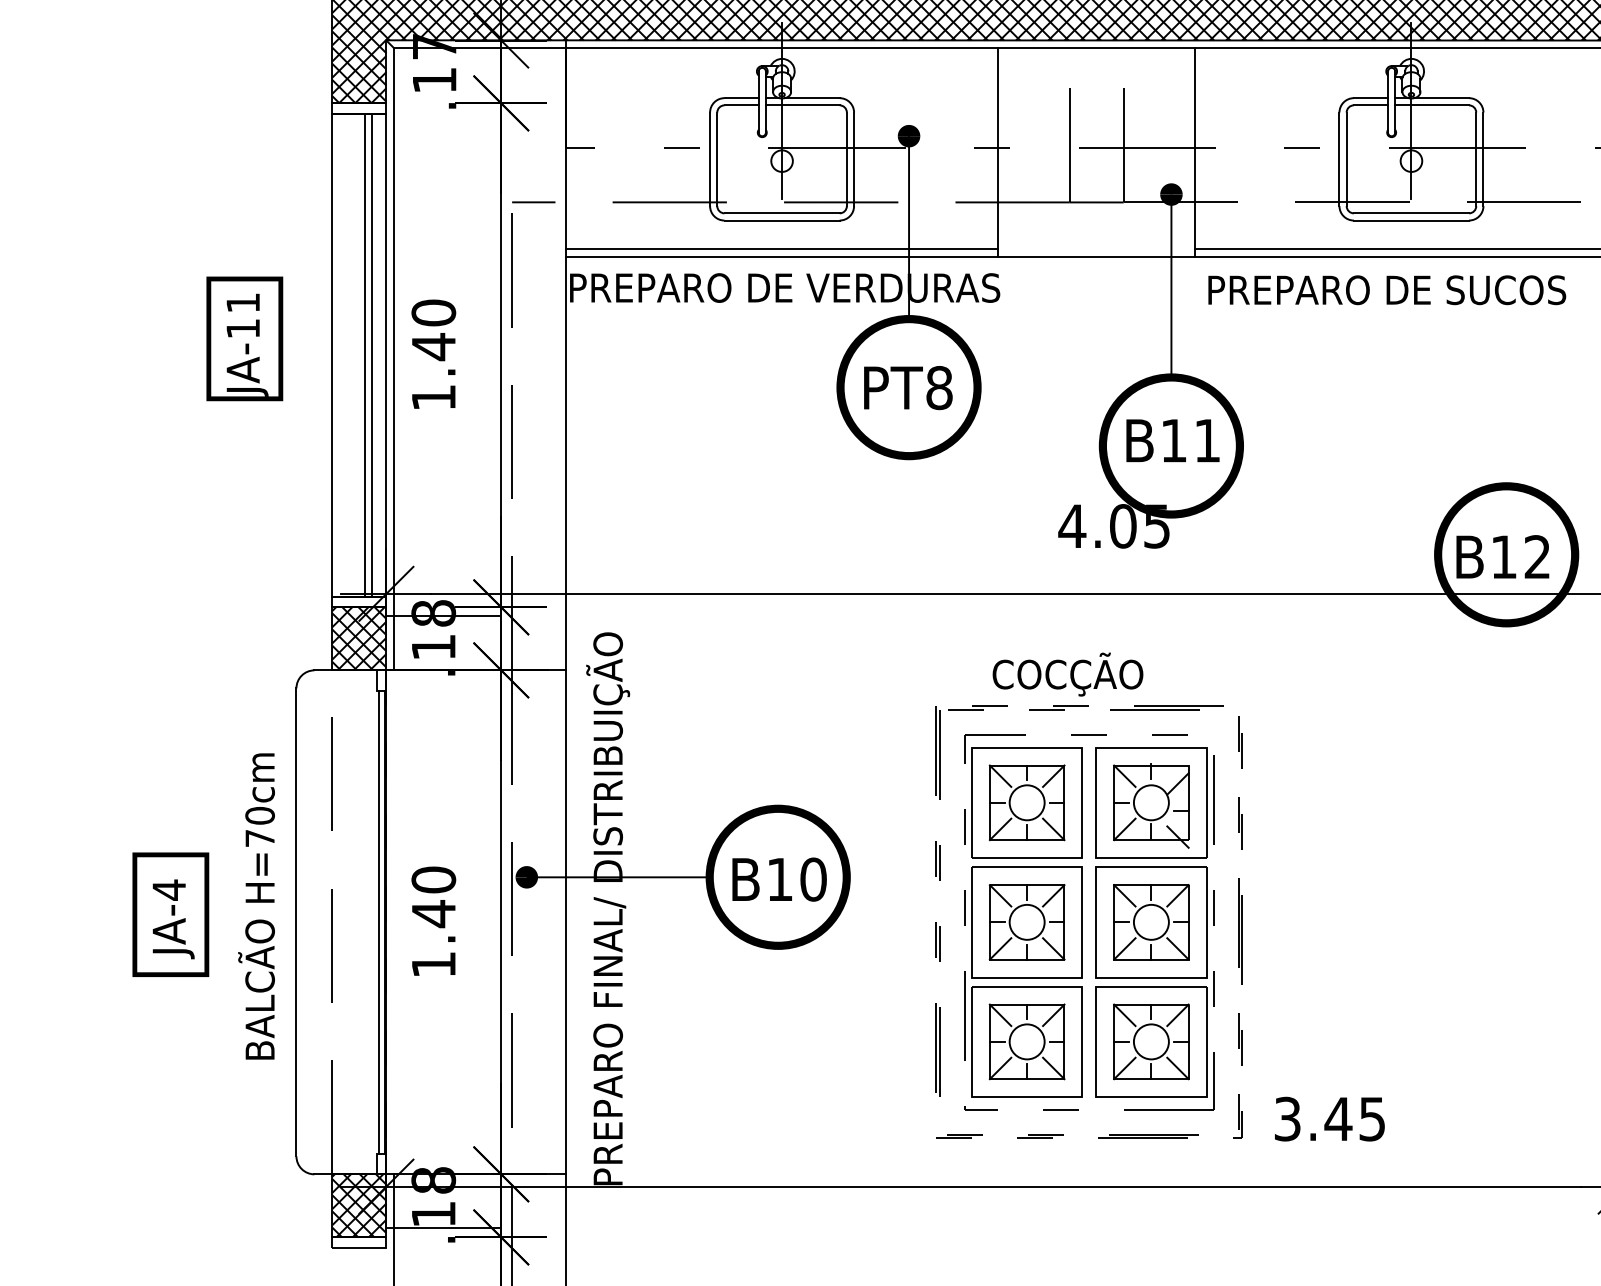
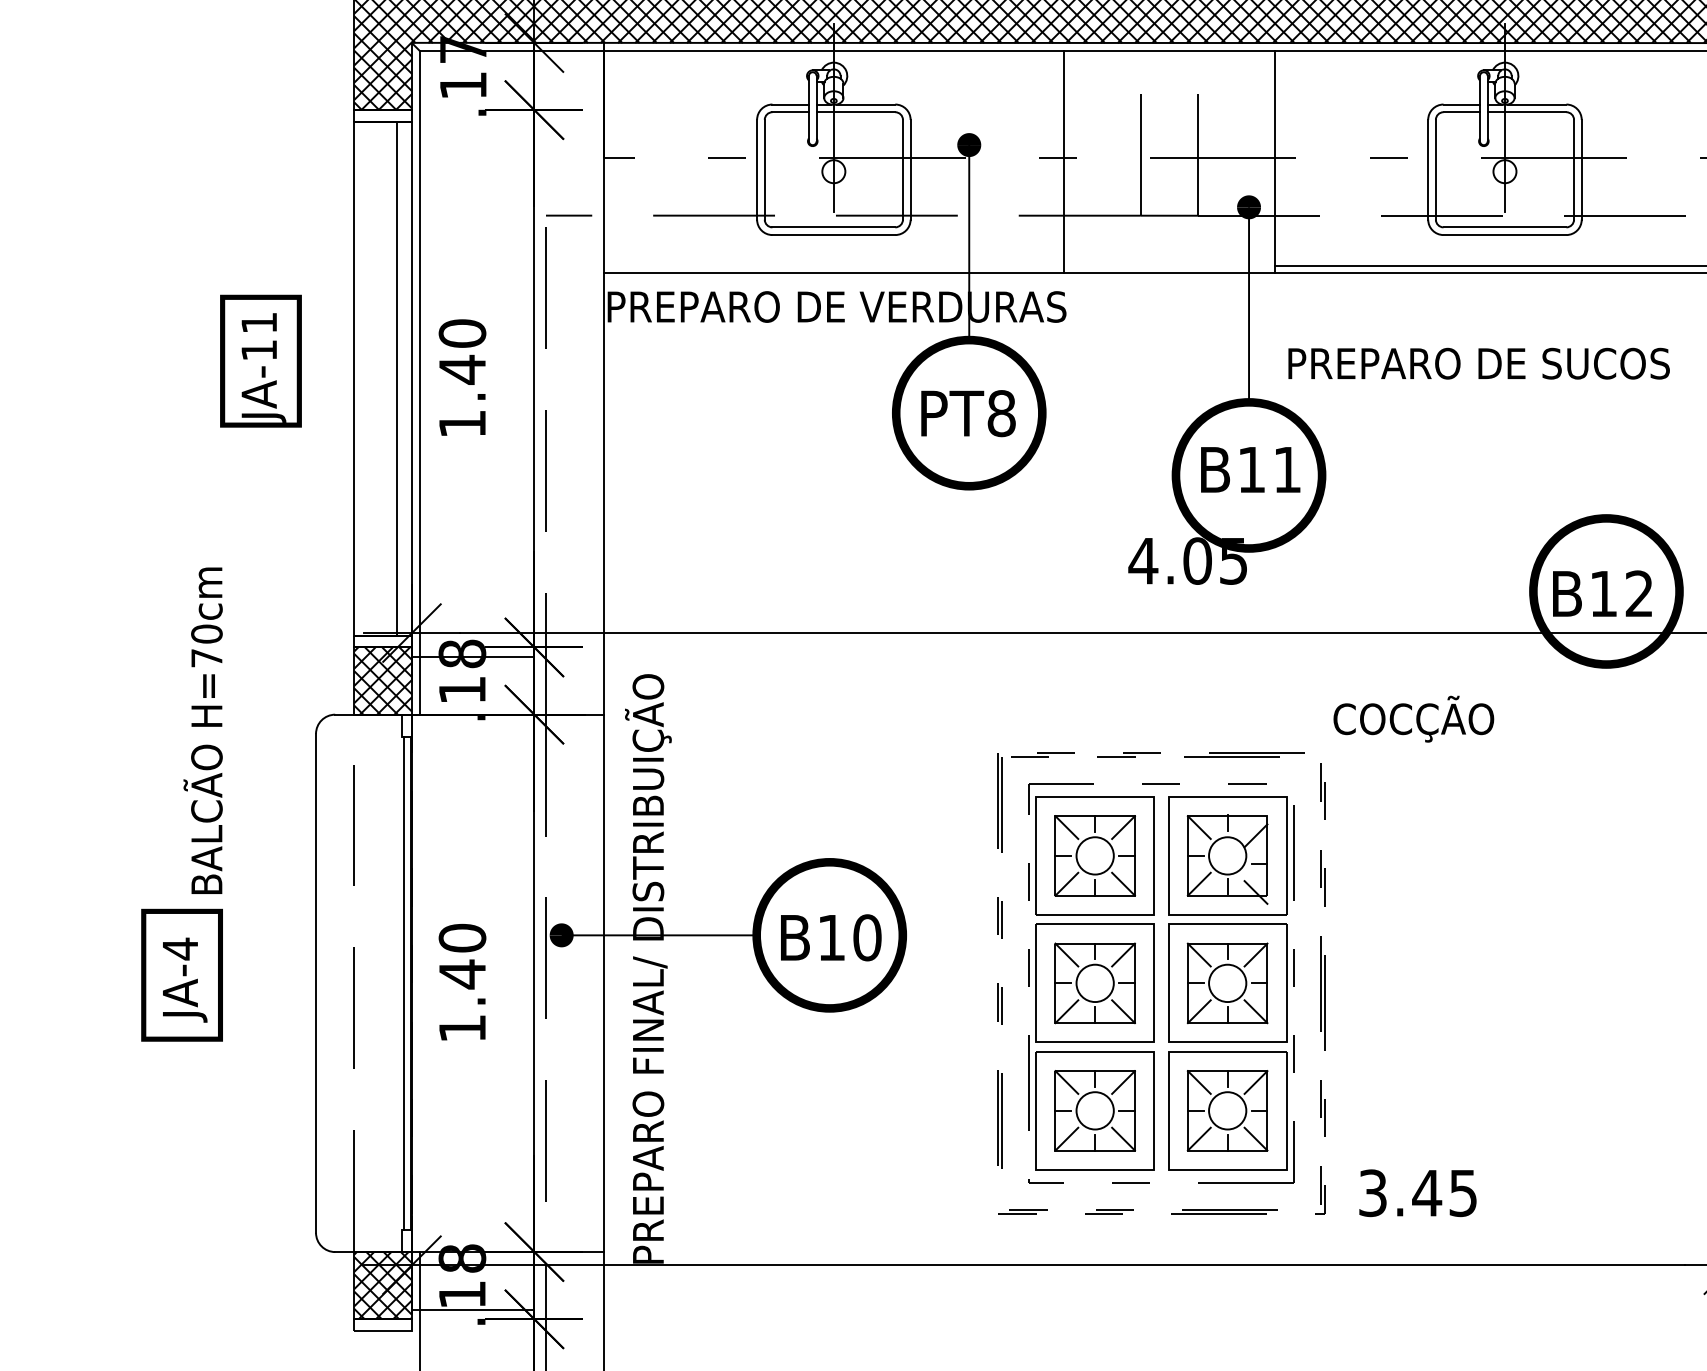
line: (782, 249) -> (834, 265), removed
text: (1387, 290) -> (1479, 364), moved
line: (364, 355) -> (388, 378), removed
text: (1067, 674) -> (1413, 719), moved
text: (256, 906) -> (203, 730), moved

